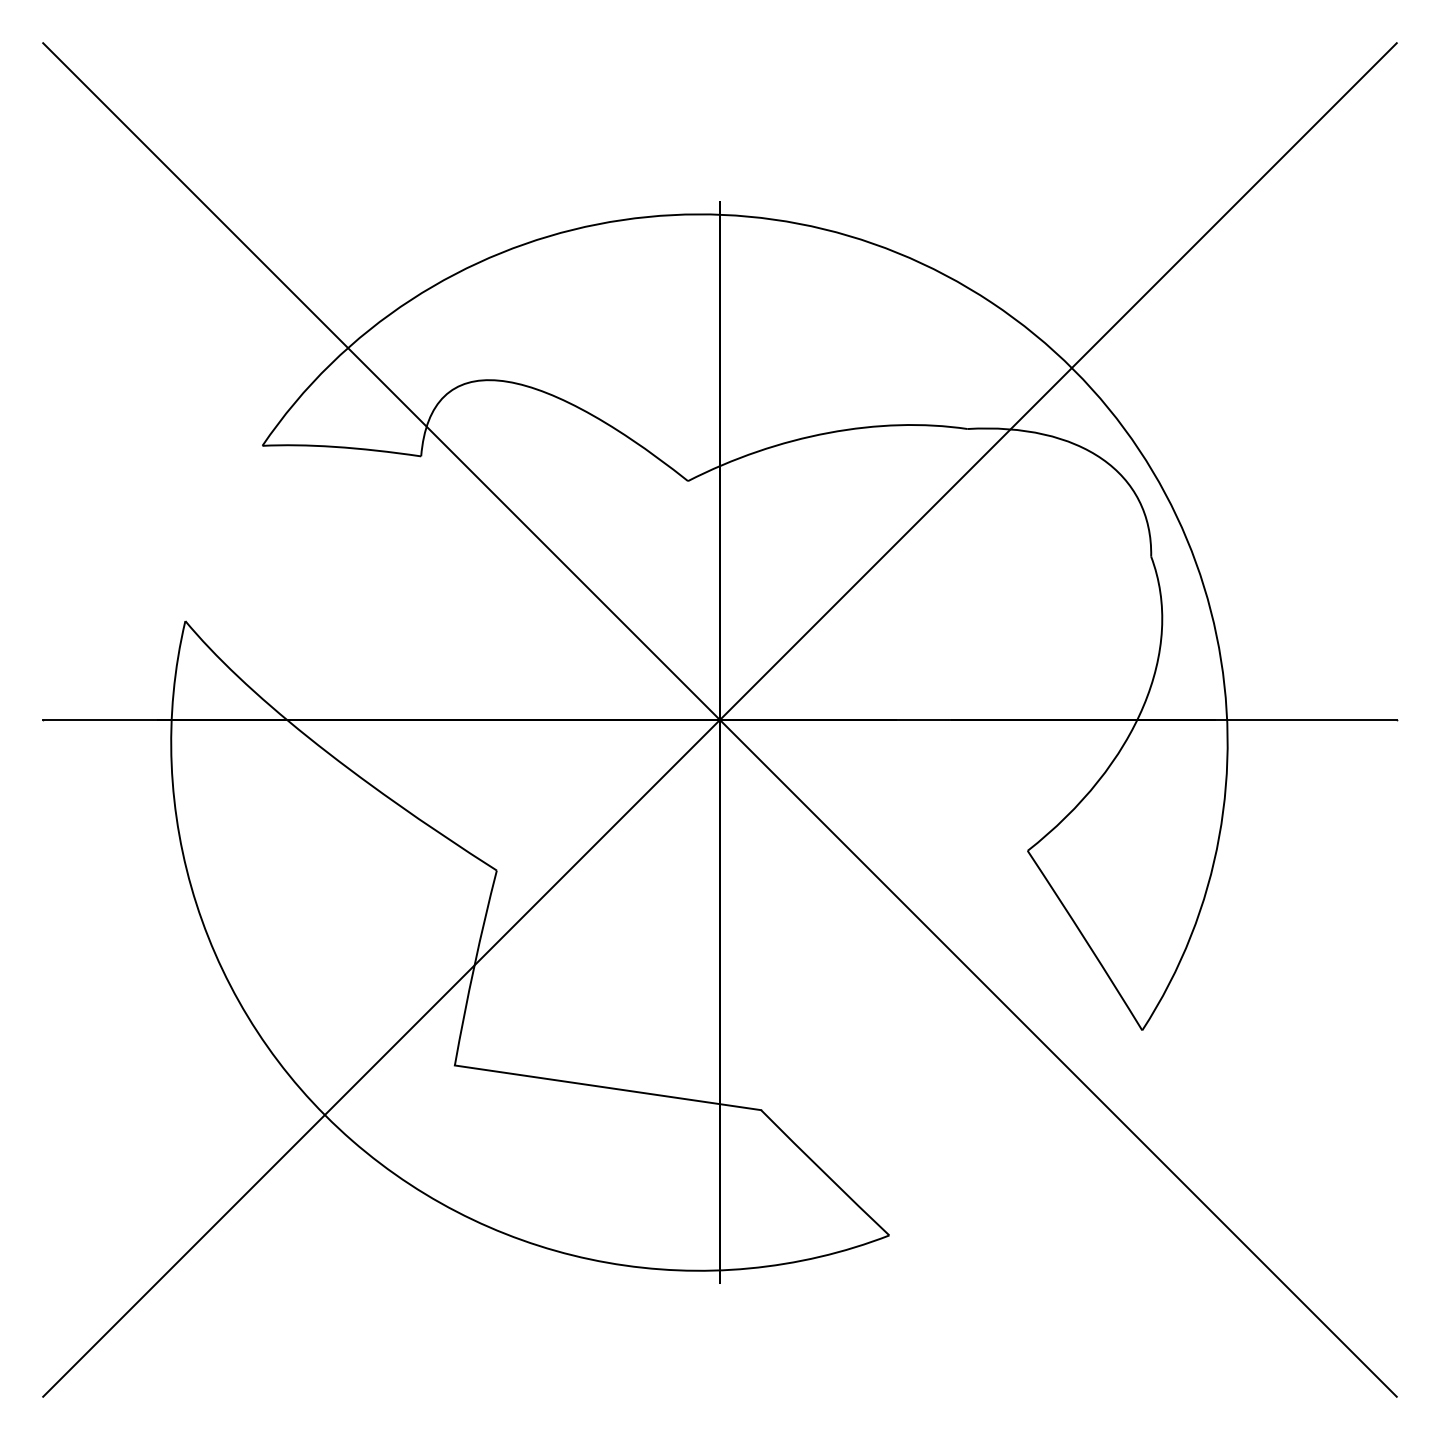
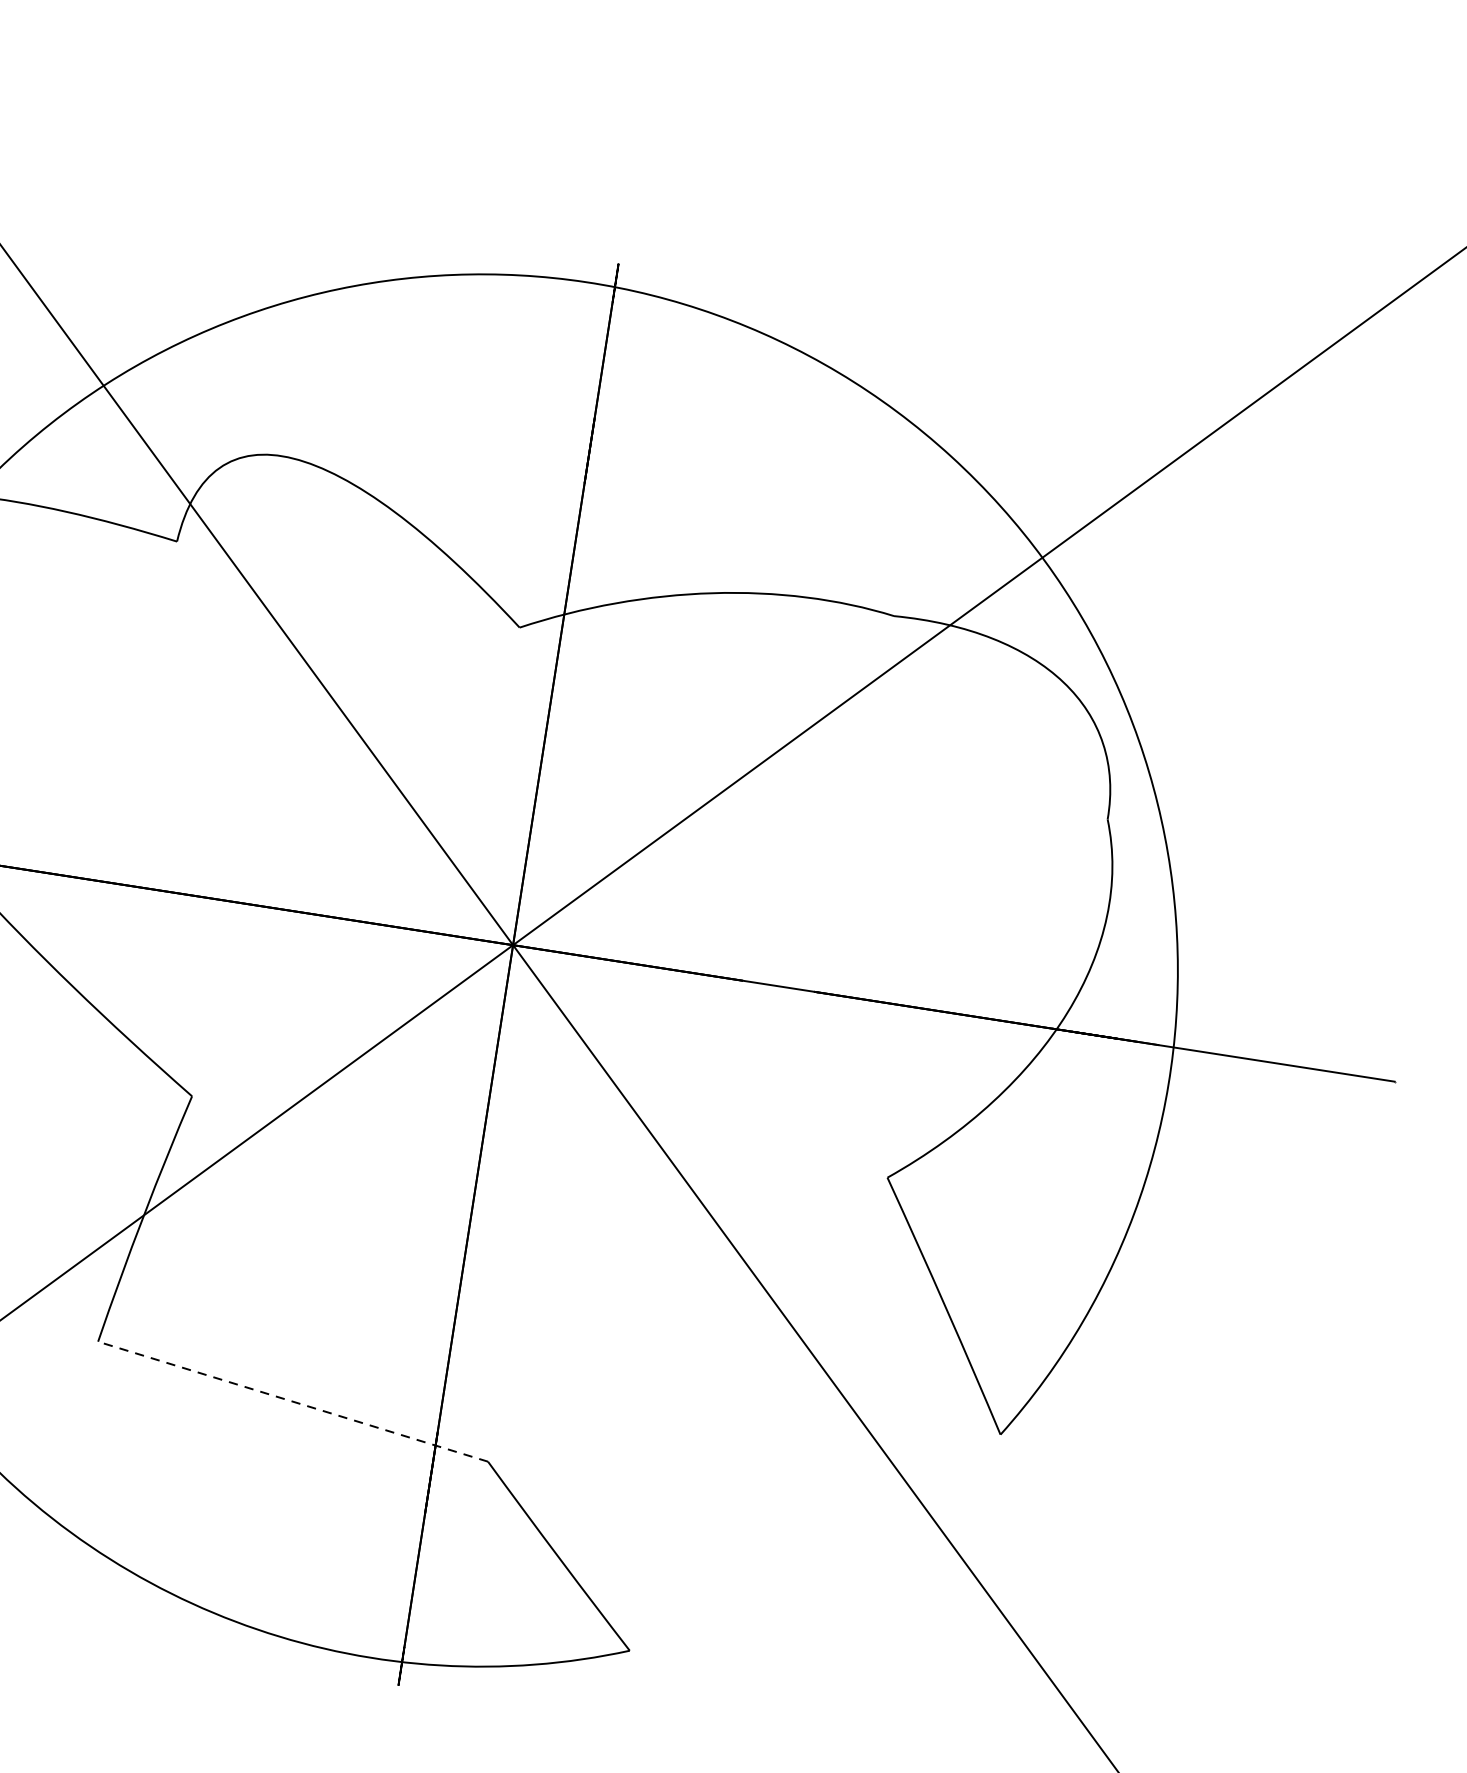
line: (607, 1087) -> (292, 1401), solid -> dashed

